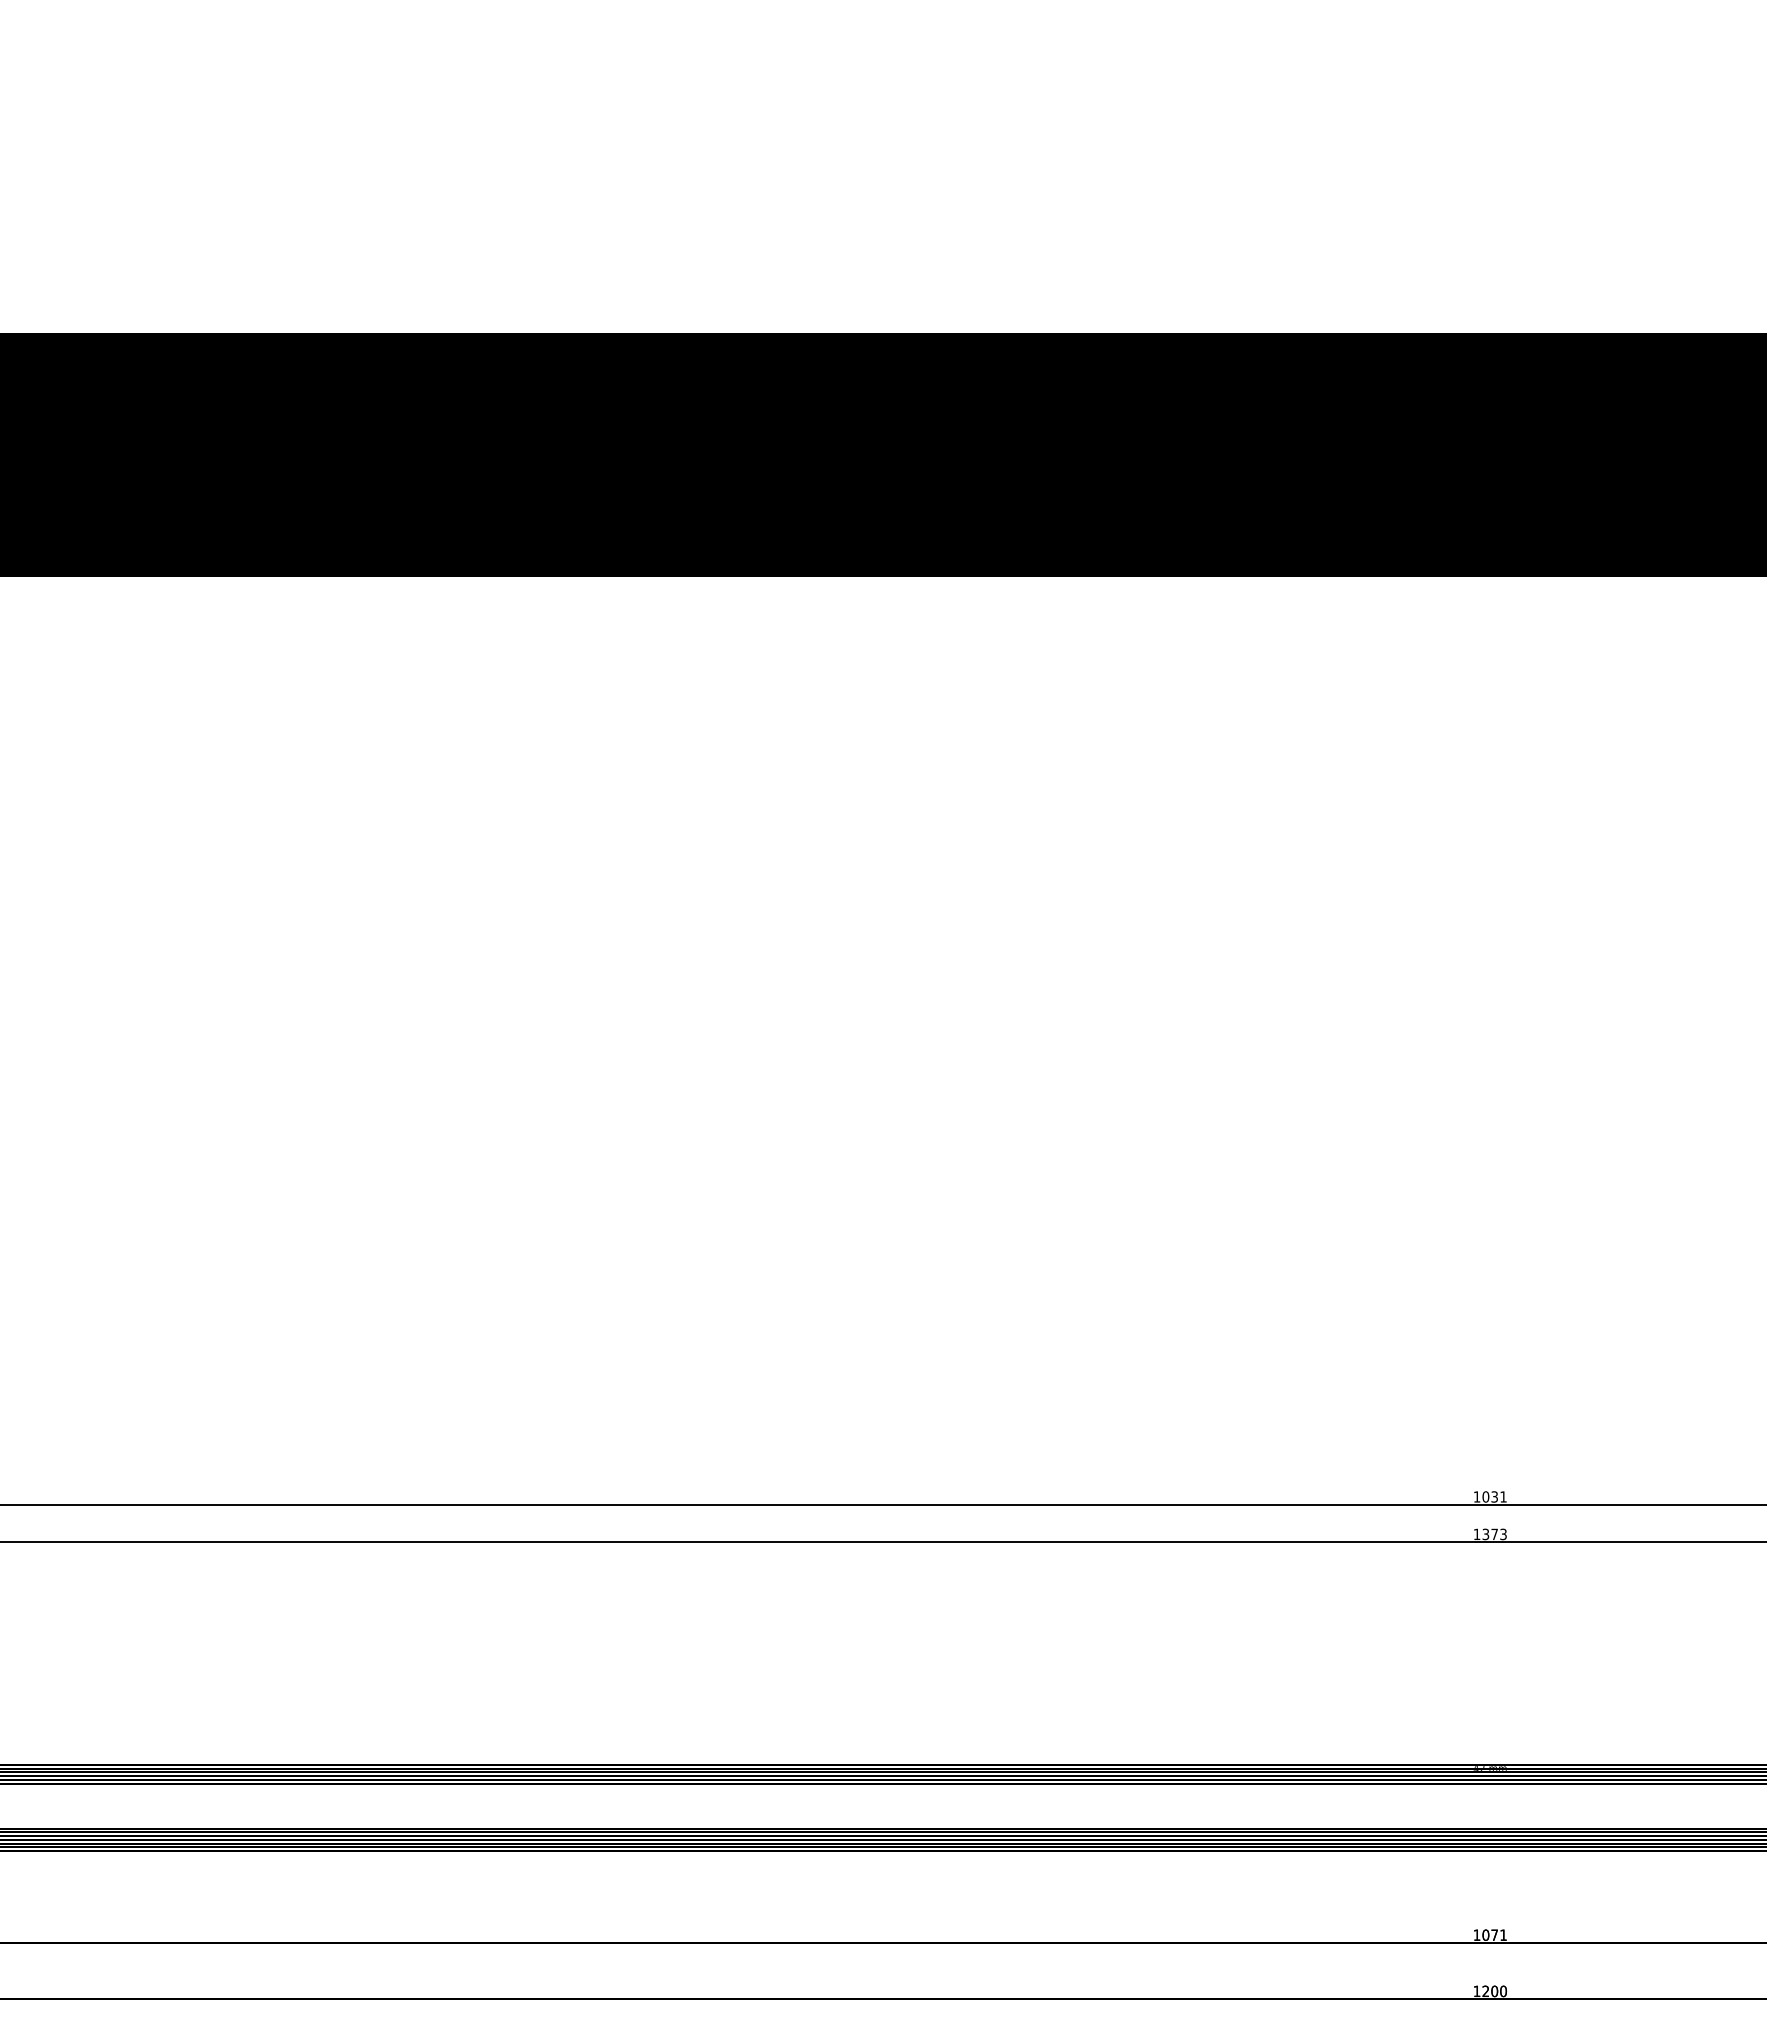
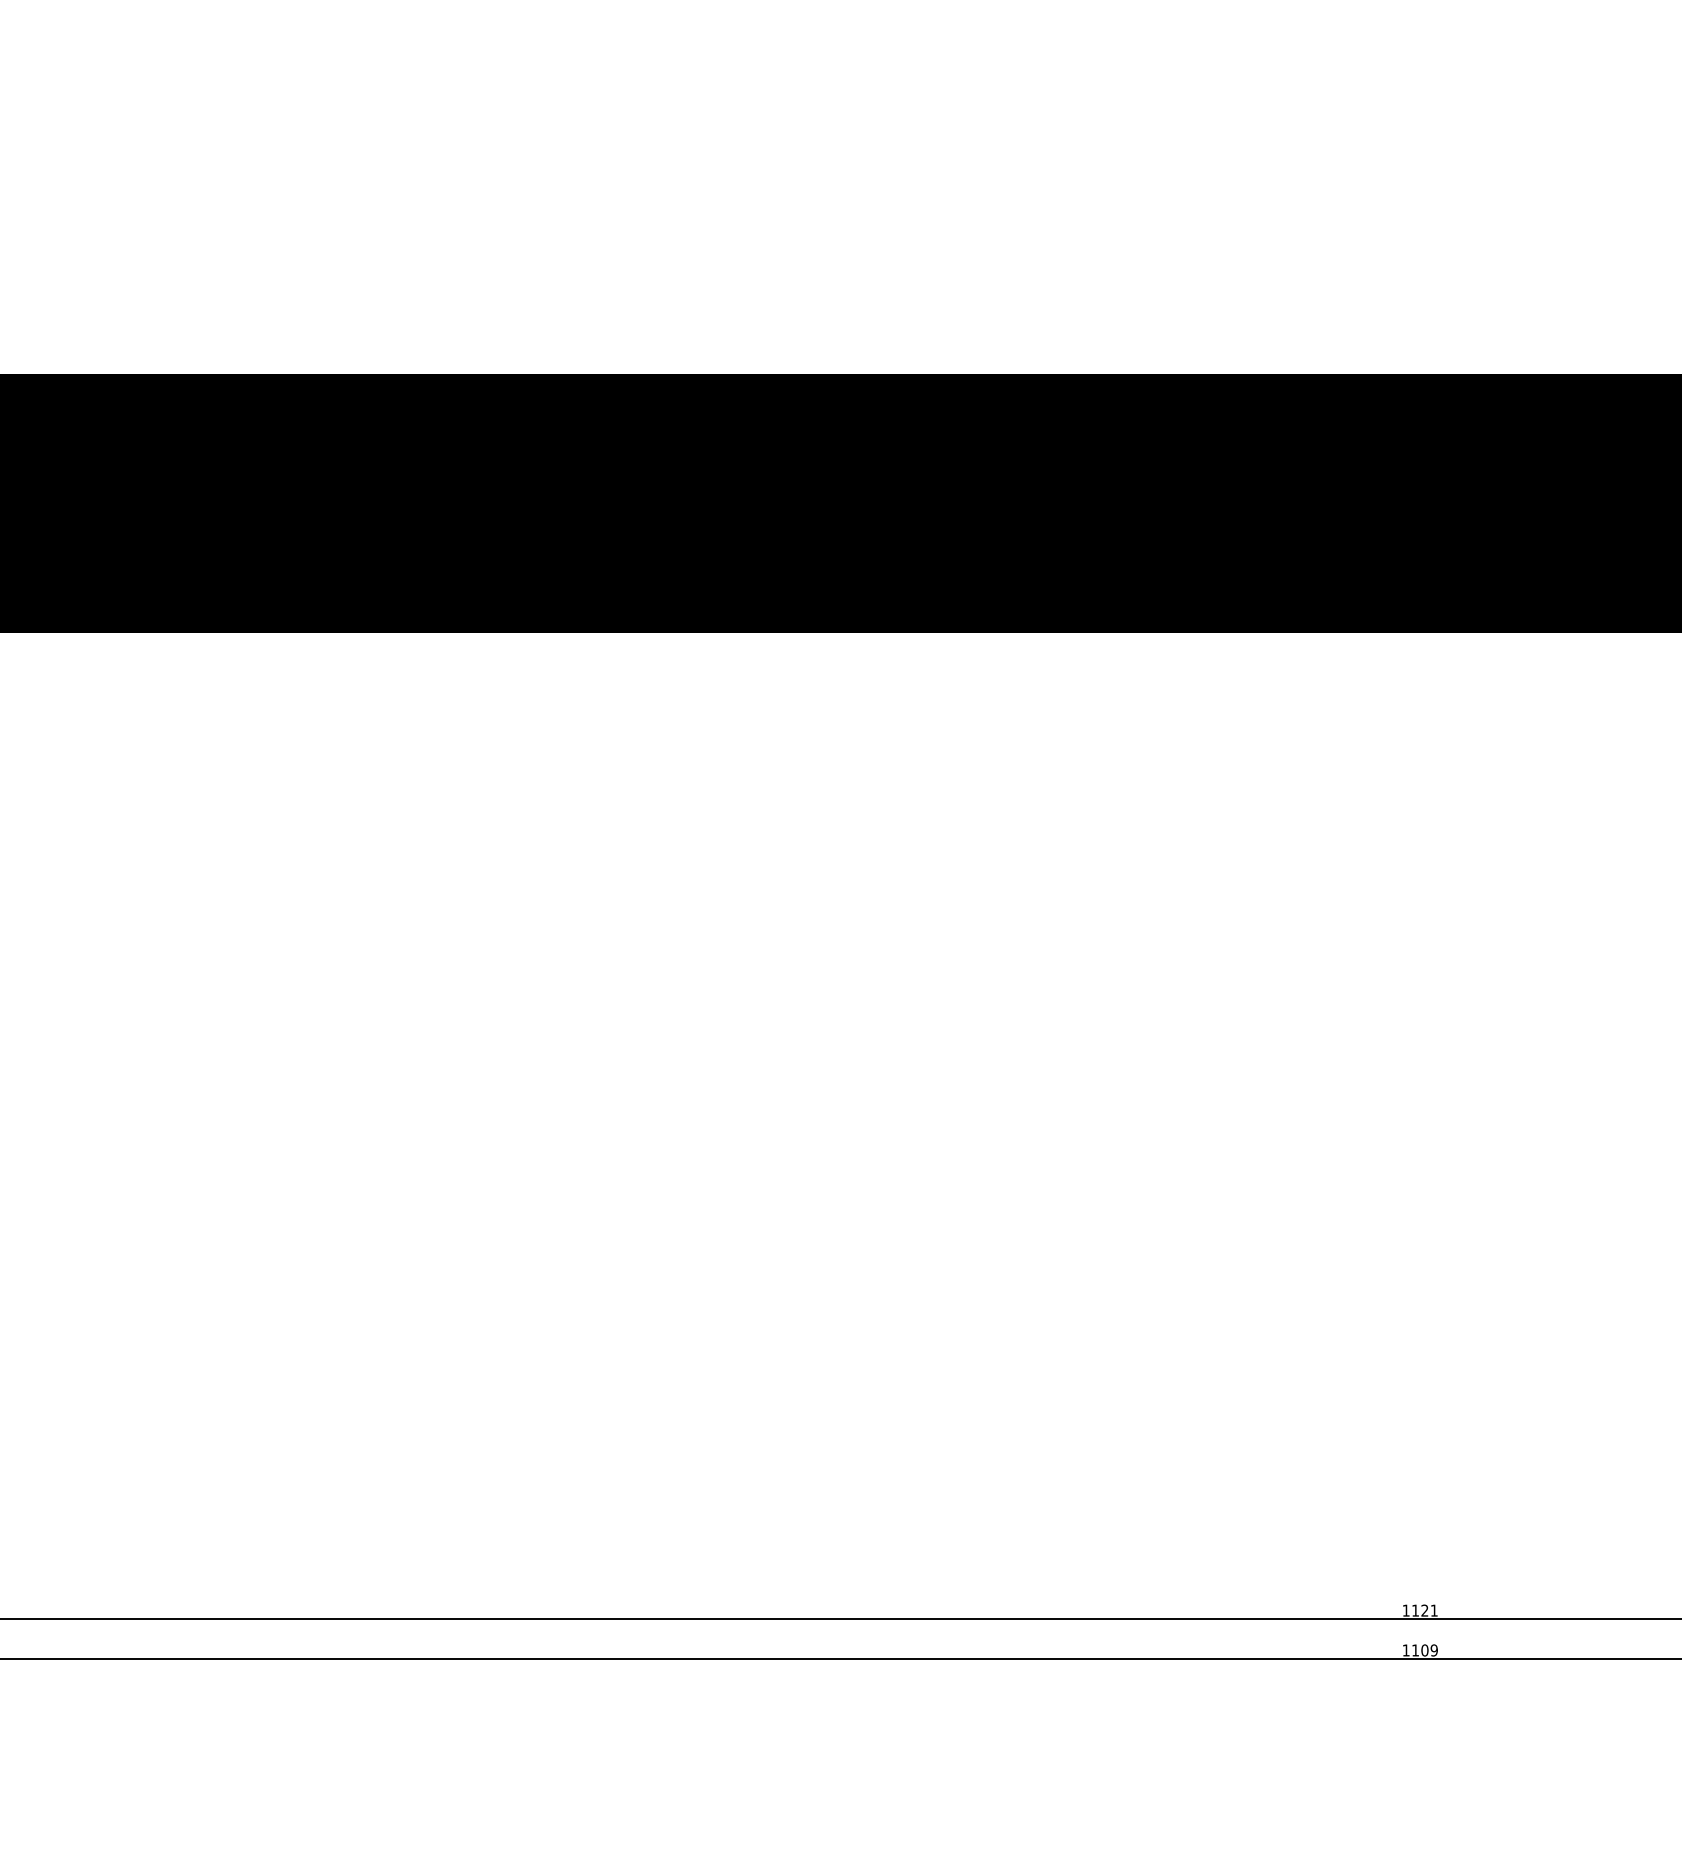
text: (1489, 1496) -> (1419, 1610), 1031 -> 1121
text: (1494, 1534) -> (1424, 1650), 1373 -> 1109

